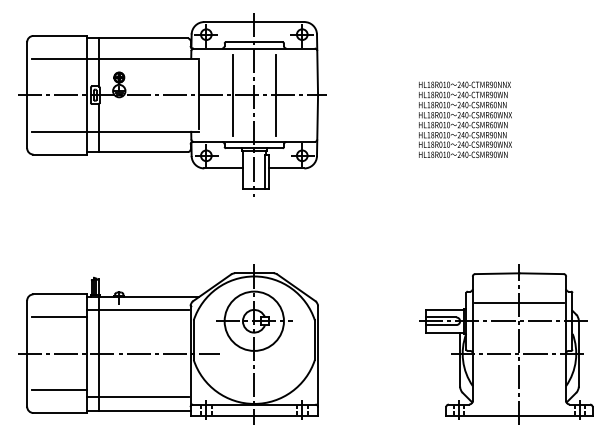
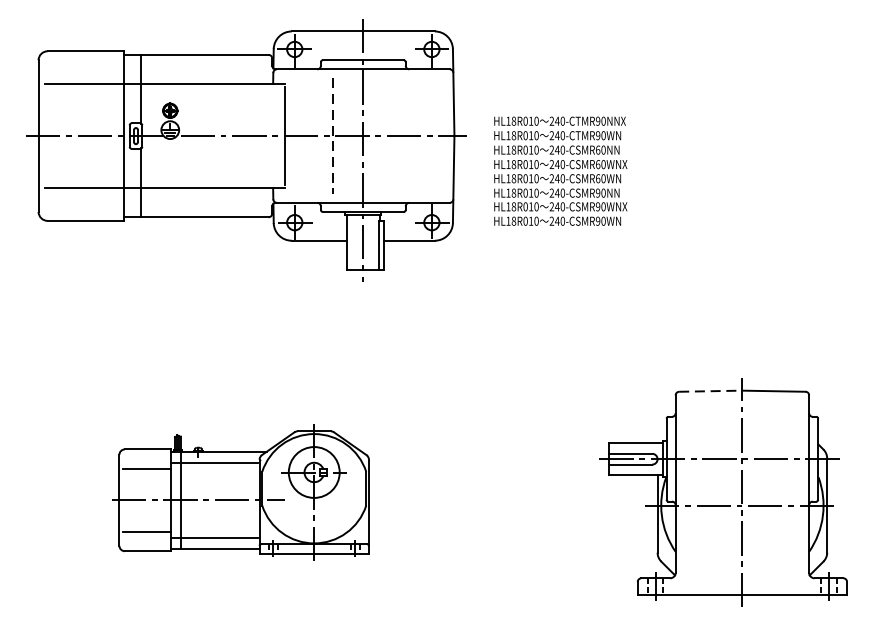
line: (275, 94) -> (393, 135), removed
line: (232, 95) -> (332, 136), solid -> dashed
text: (465, 119) -> (560, 170), moved
line: (497, 273) -> (710, 390), solid -> dashed
line: (519, 302) -> (742, 432), removed
part: (168, 344) -> (240, 492), size x0.6

